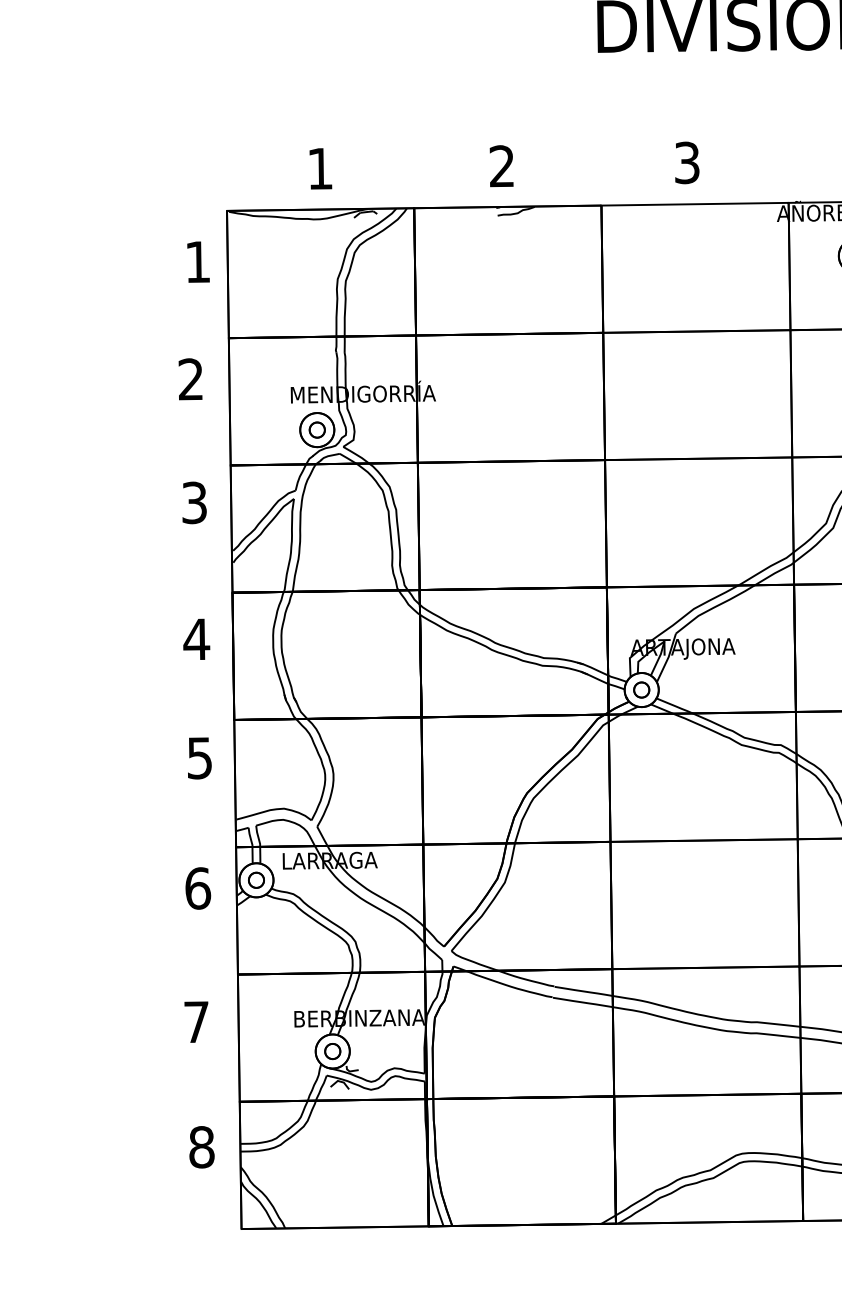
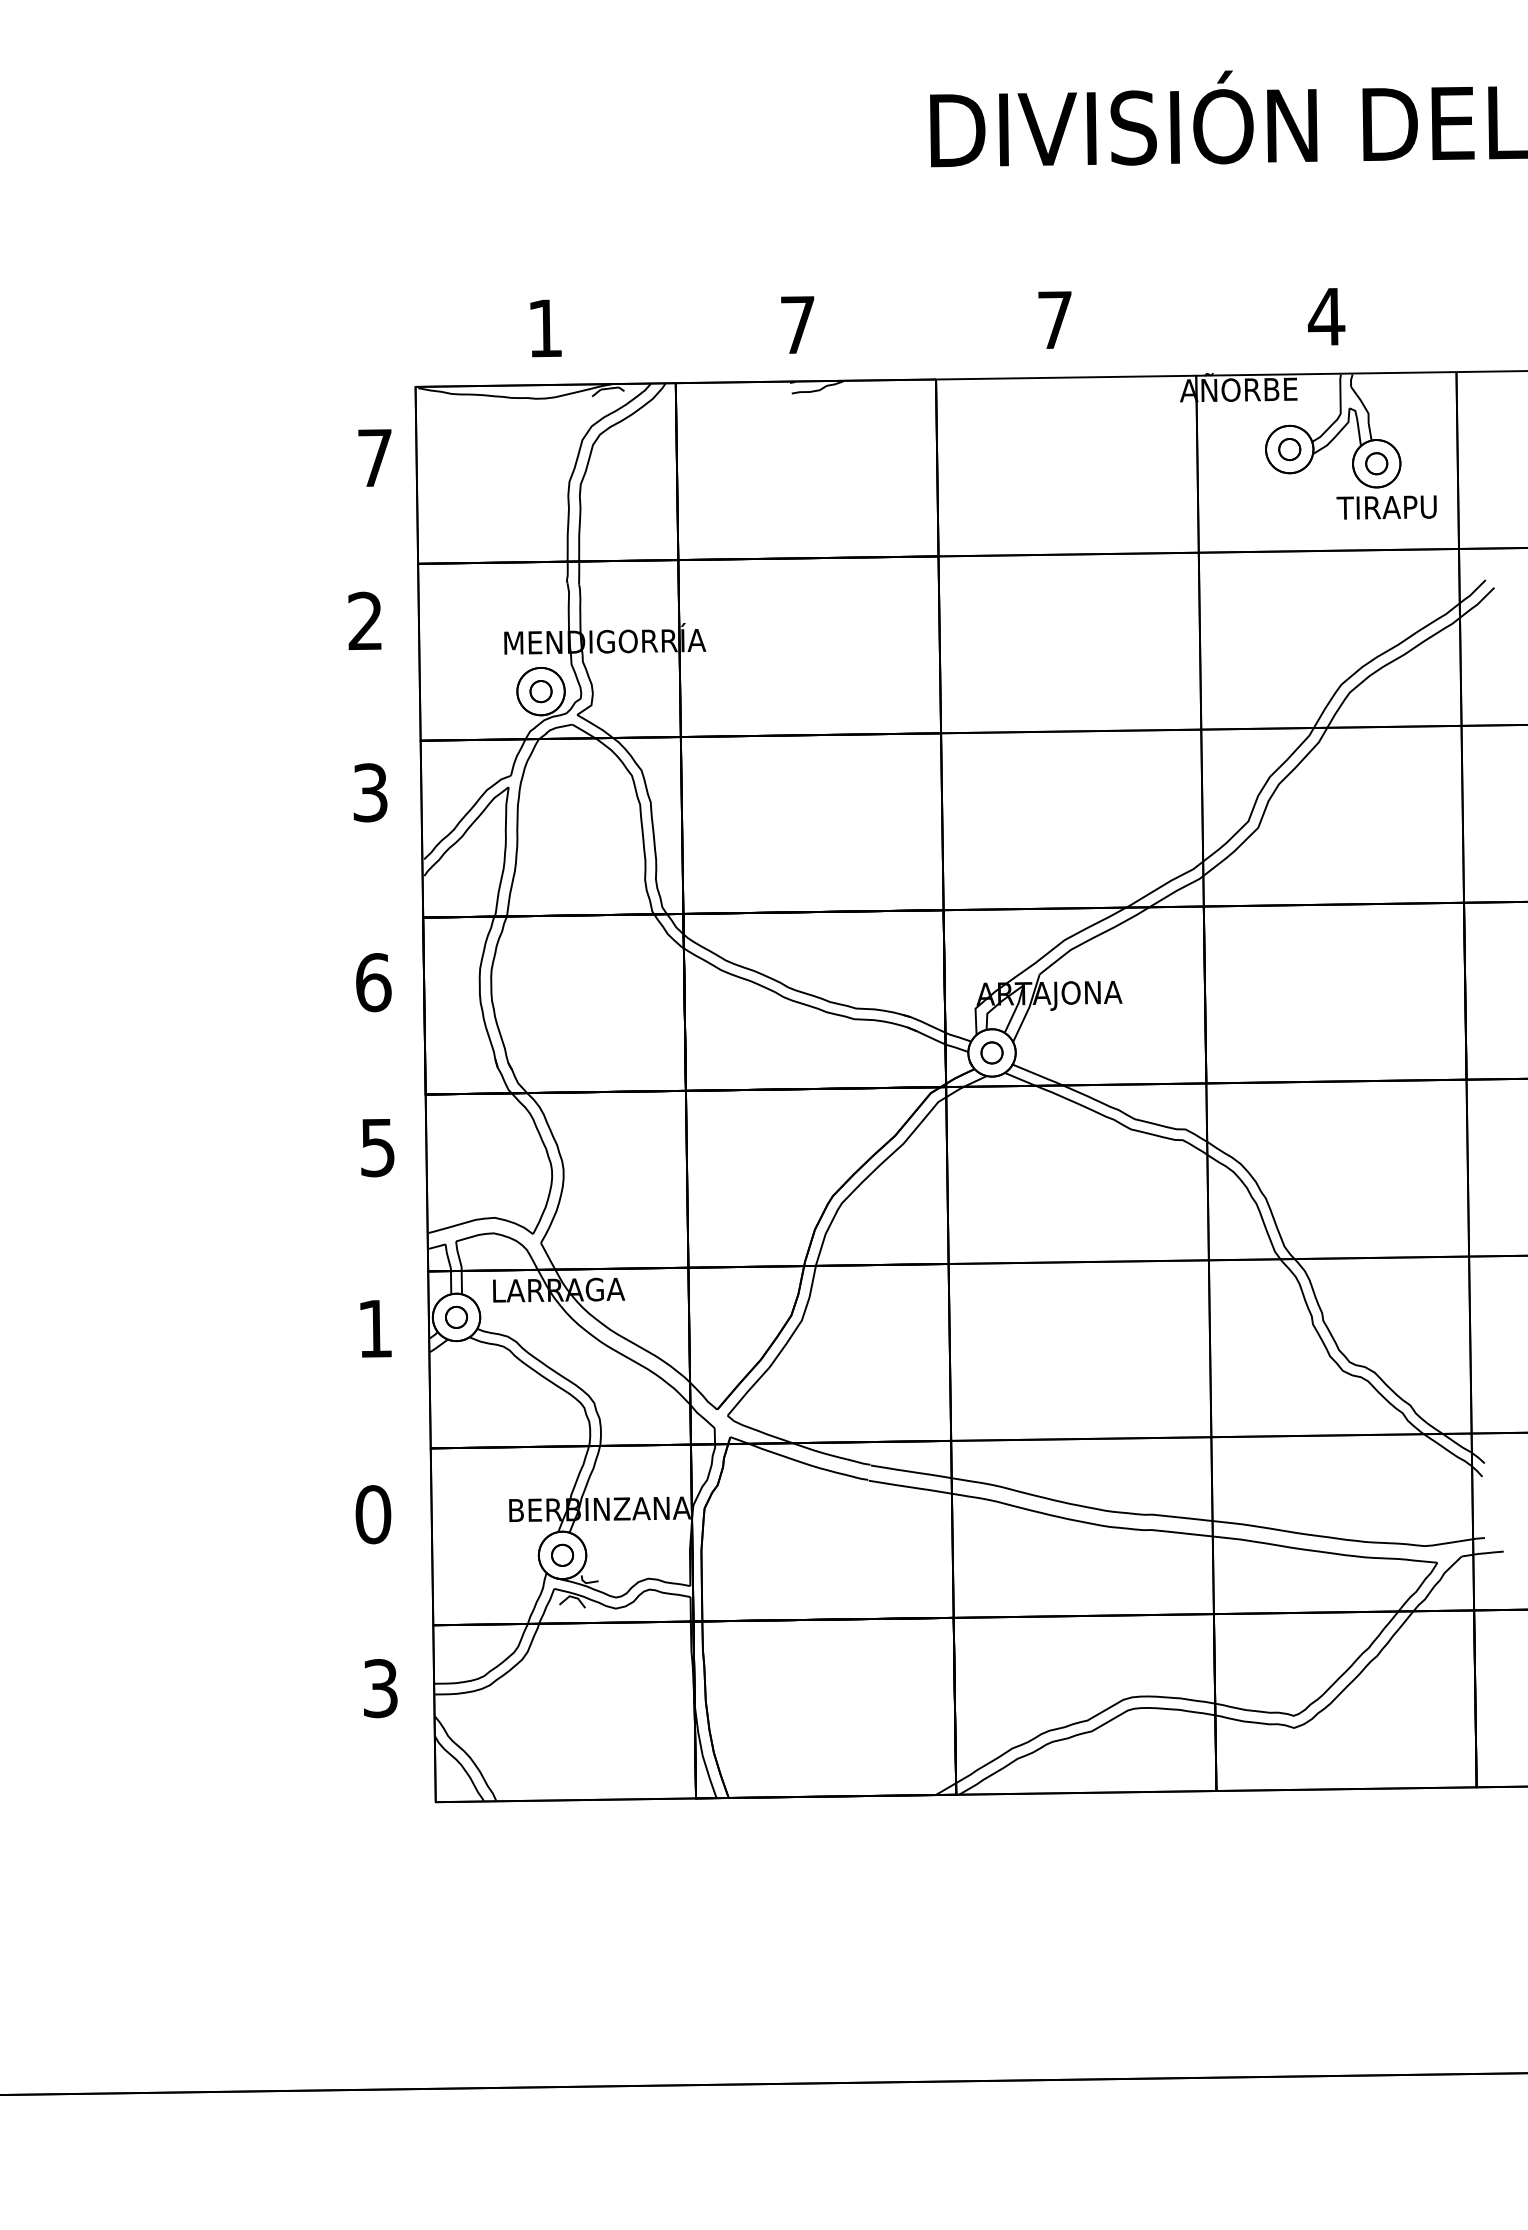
text: (687, 162) -> (1055, 319), 3 -> 7
text: (501, 166) -> (797, 324), 2 -> 7
text: (197, 261) -> (374, 457), 1 -> 7
text: (196, 639) -> (373, 982), 4 -> 6
text: (198, 888) -> (375, 1328), 6 -> 1
text: (196, 1022) -> (373, 1514), 7 -> 0
text: (201, 1147) -> (380, 1688), 8 -> 3

